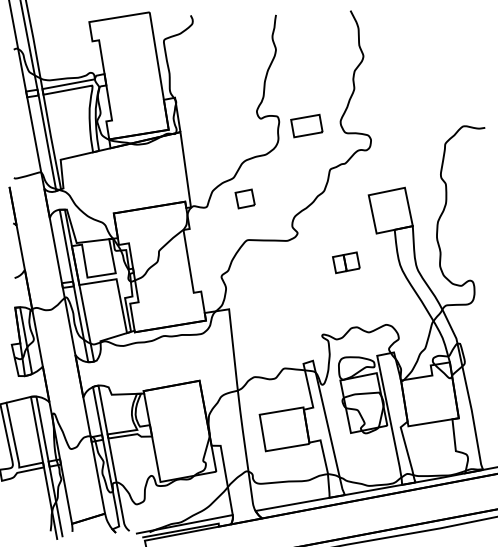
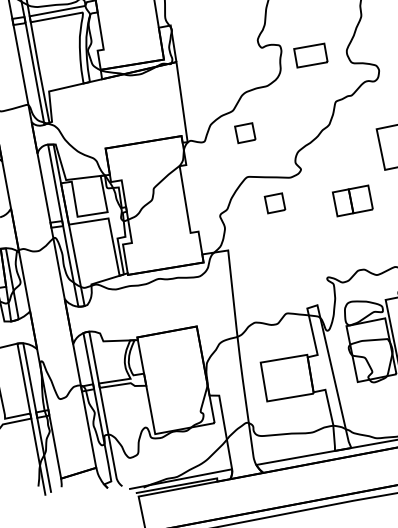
part: (346, 262) -> (353, 200), size x1.4
part: (272, 264) -> (274, 202), added

